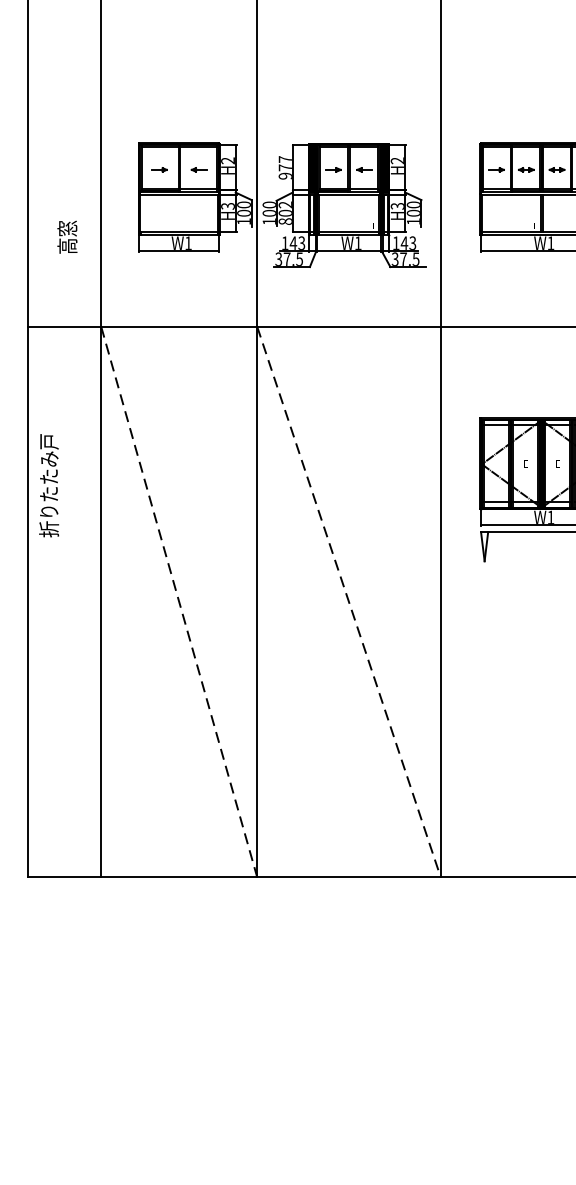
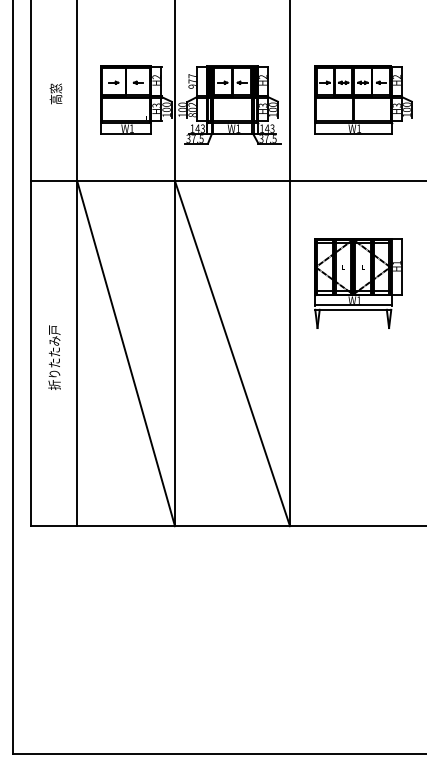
text: (66, 236) -> (55, 93), moved
text: (49, 485) -> (54, 357), moved
line: (348, 601) -> (232, 353), dashed -> solid
line: (179, 603) -> (126, 354), dashed -> solid

